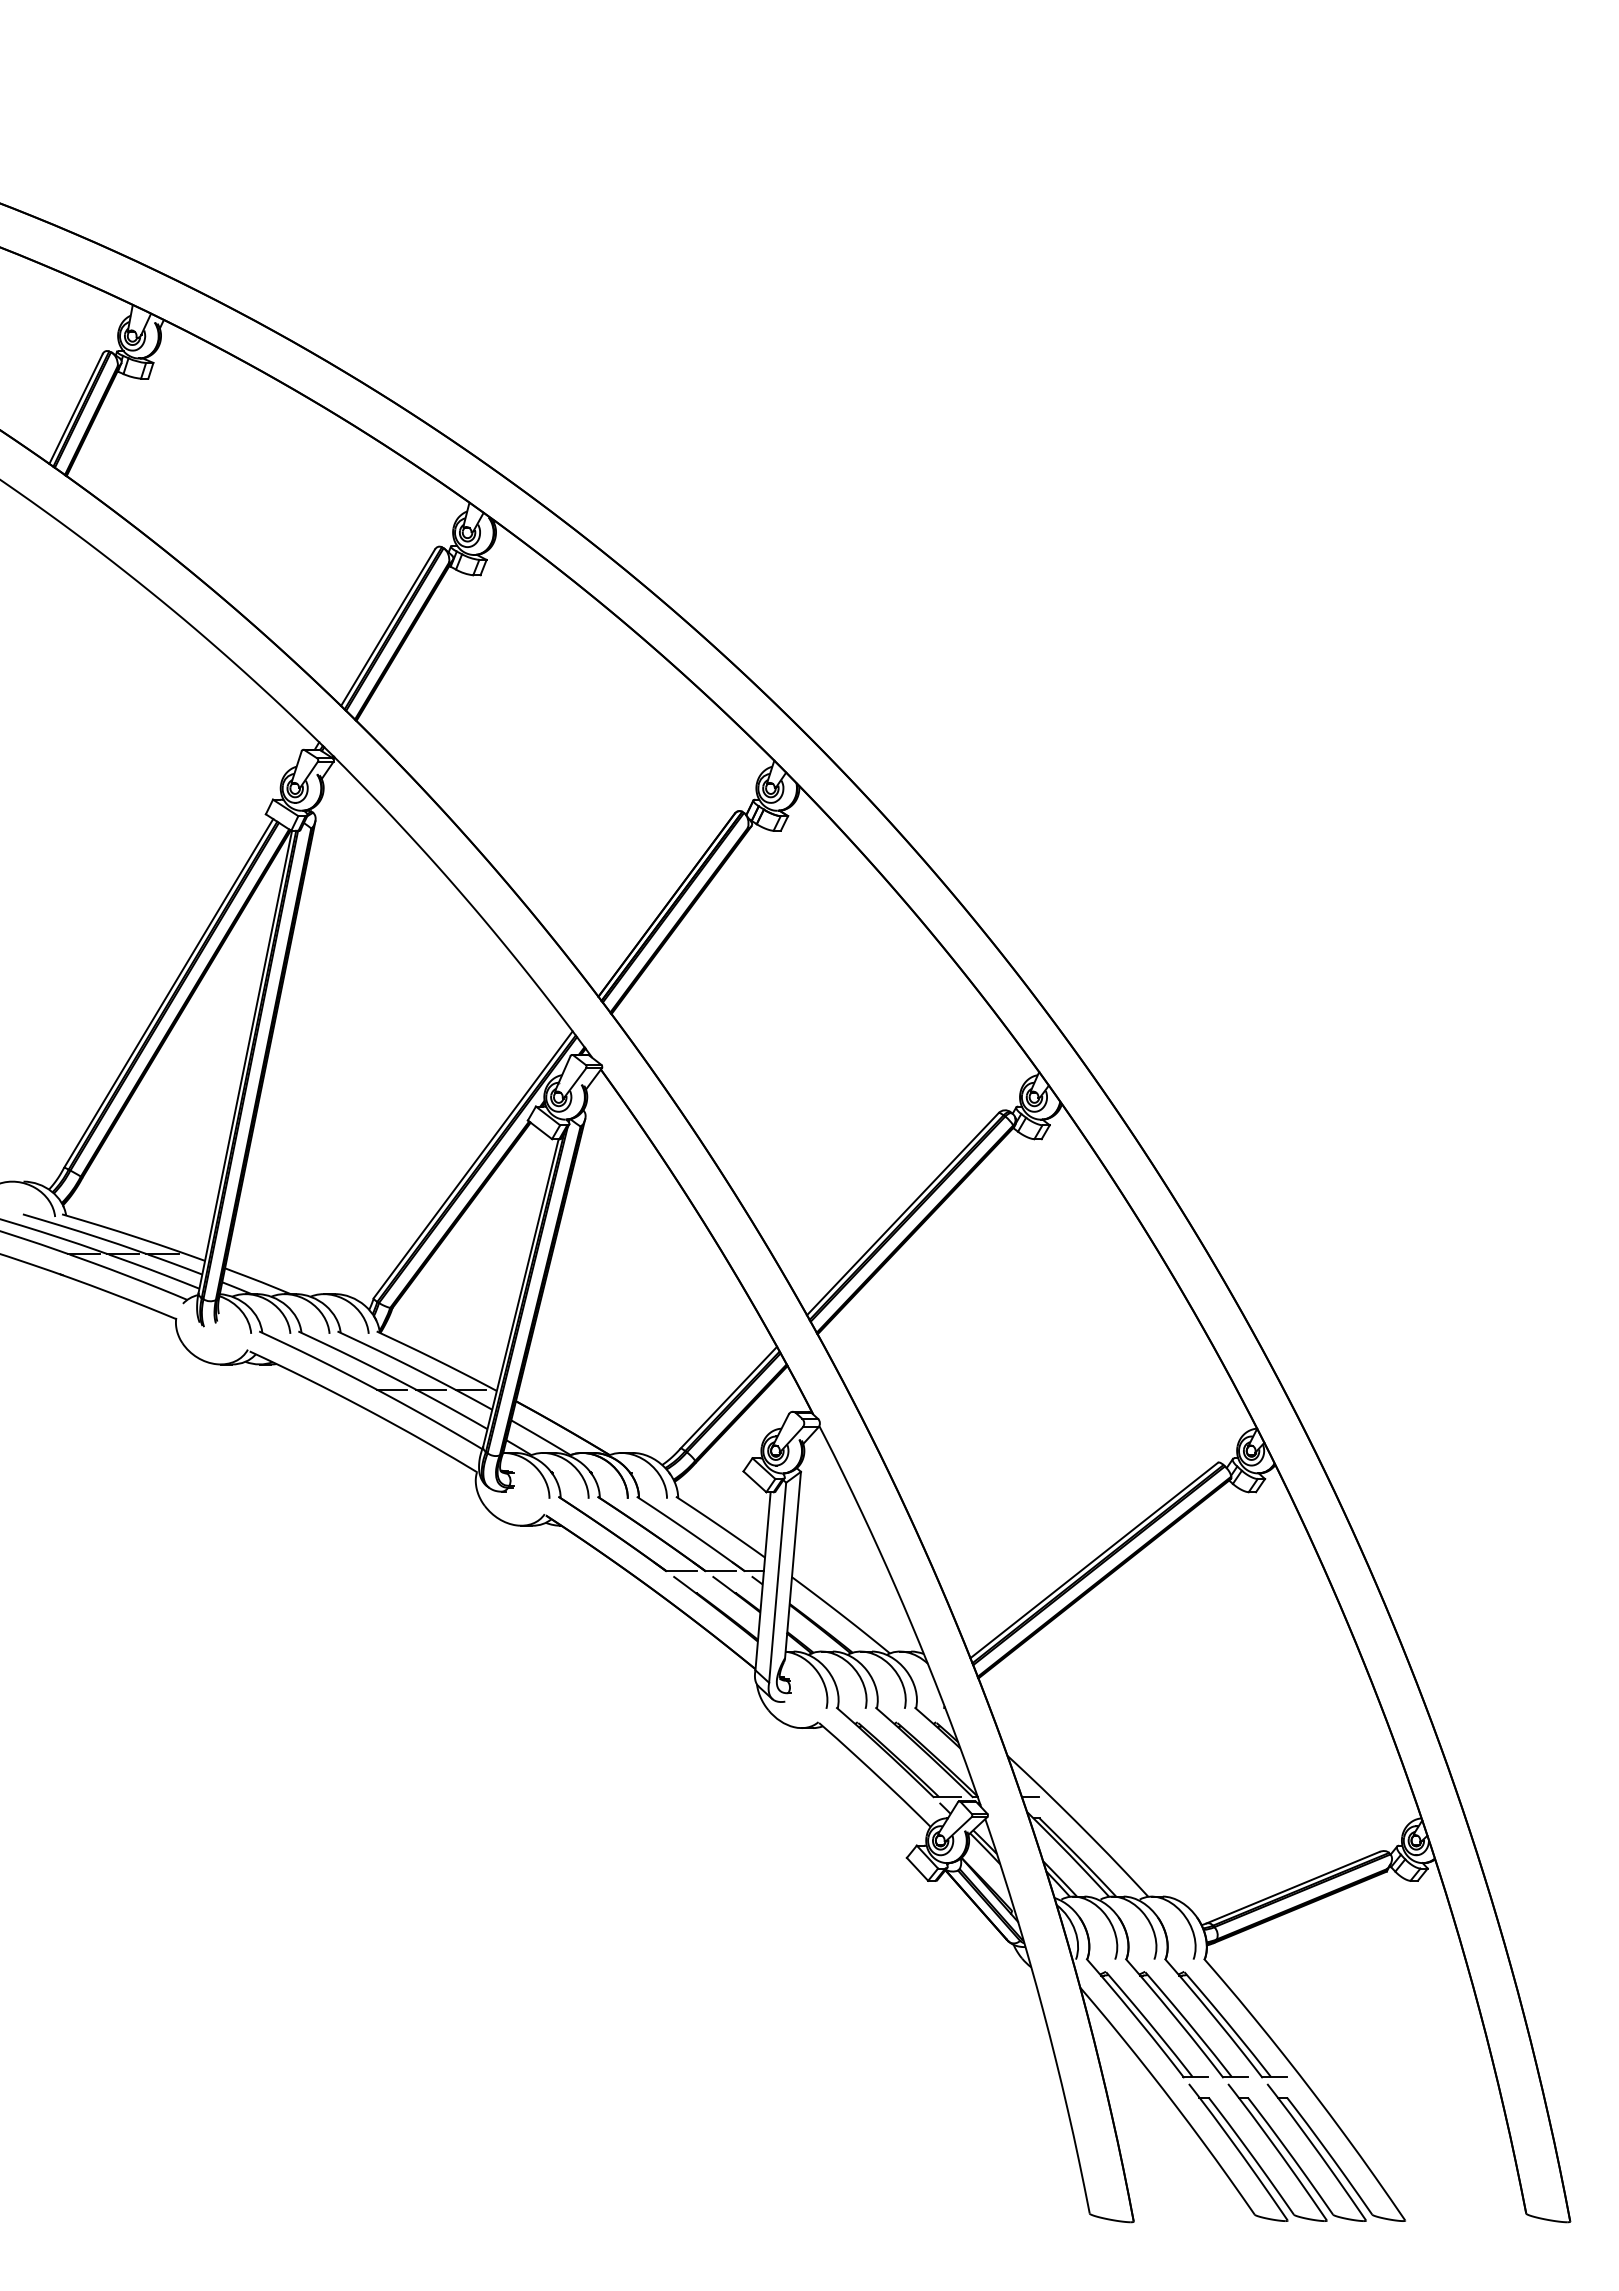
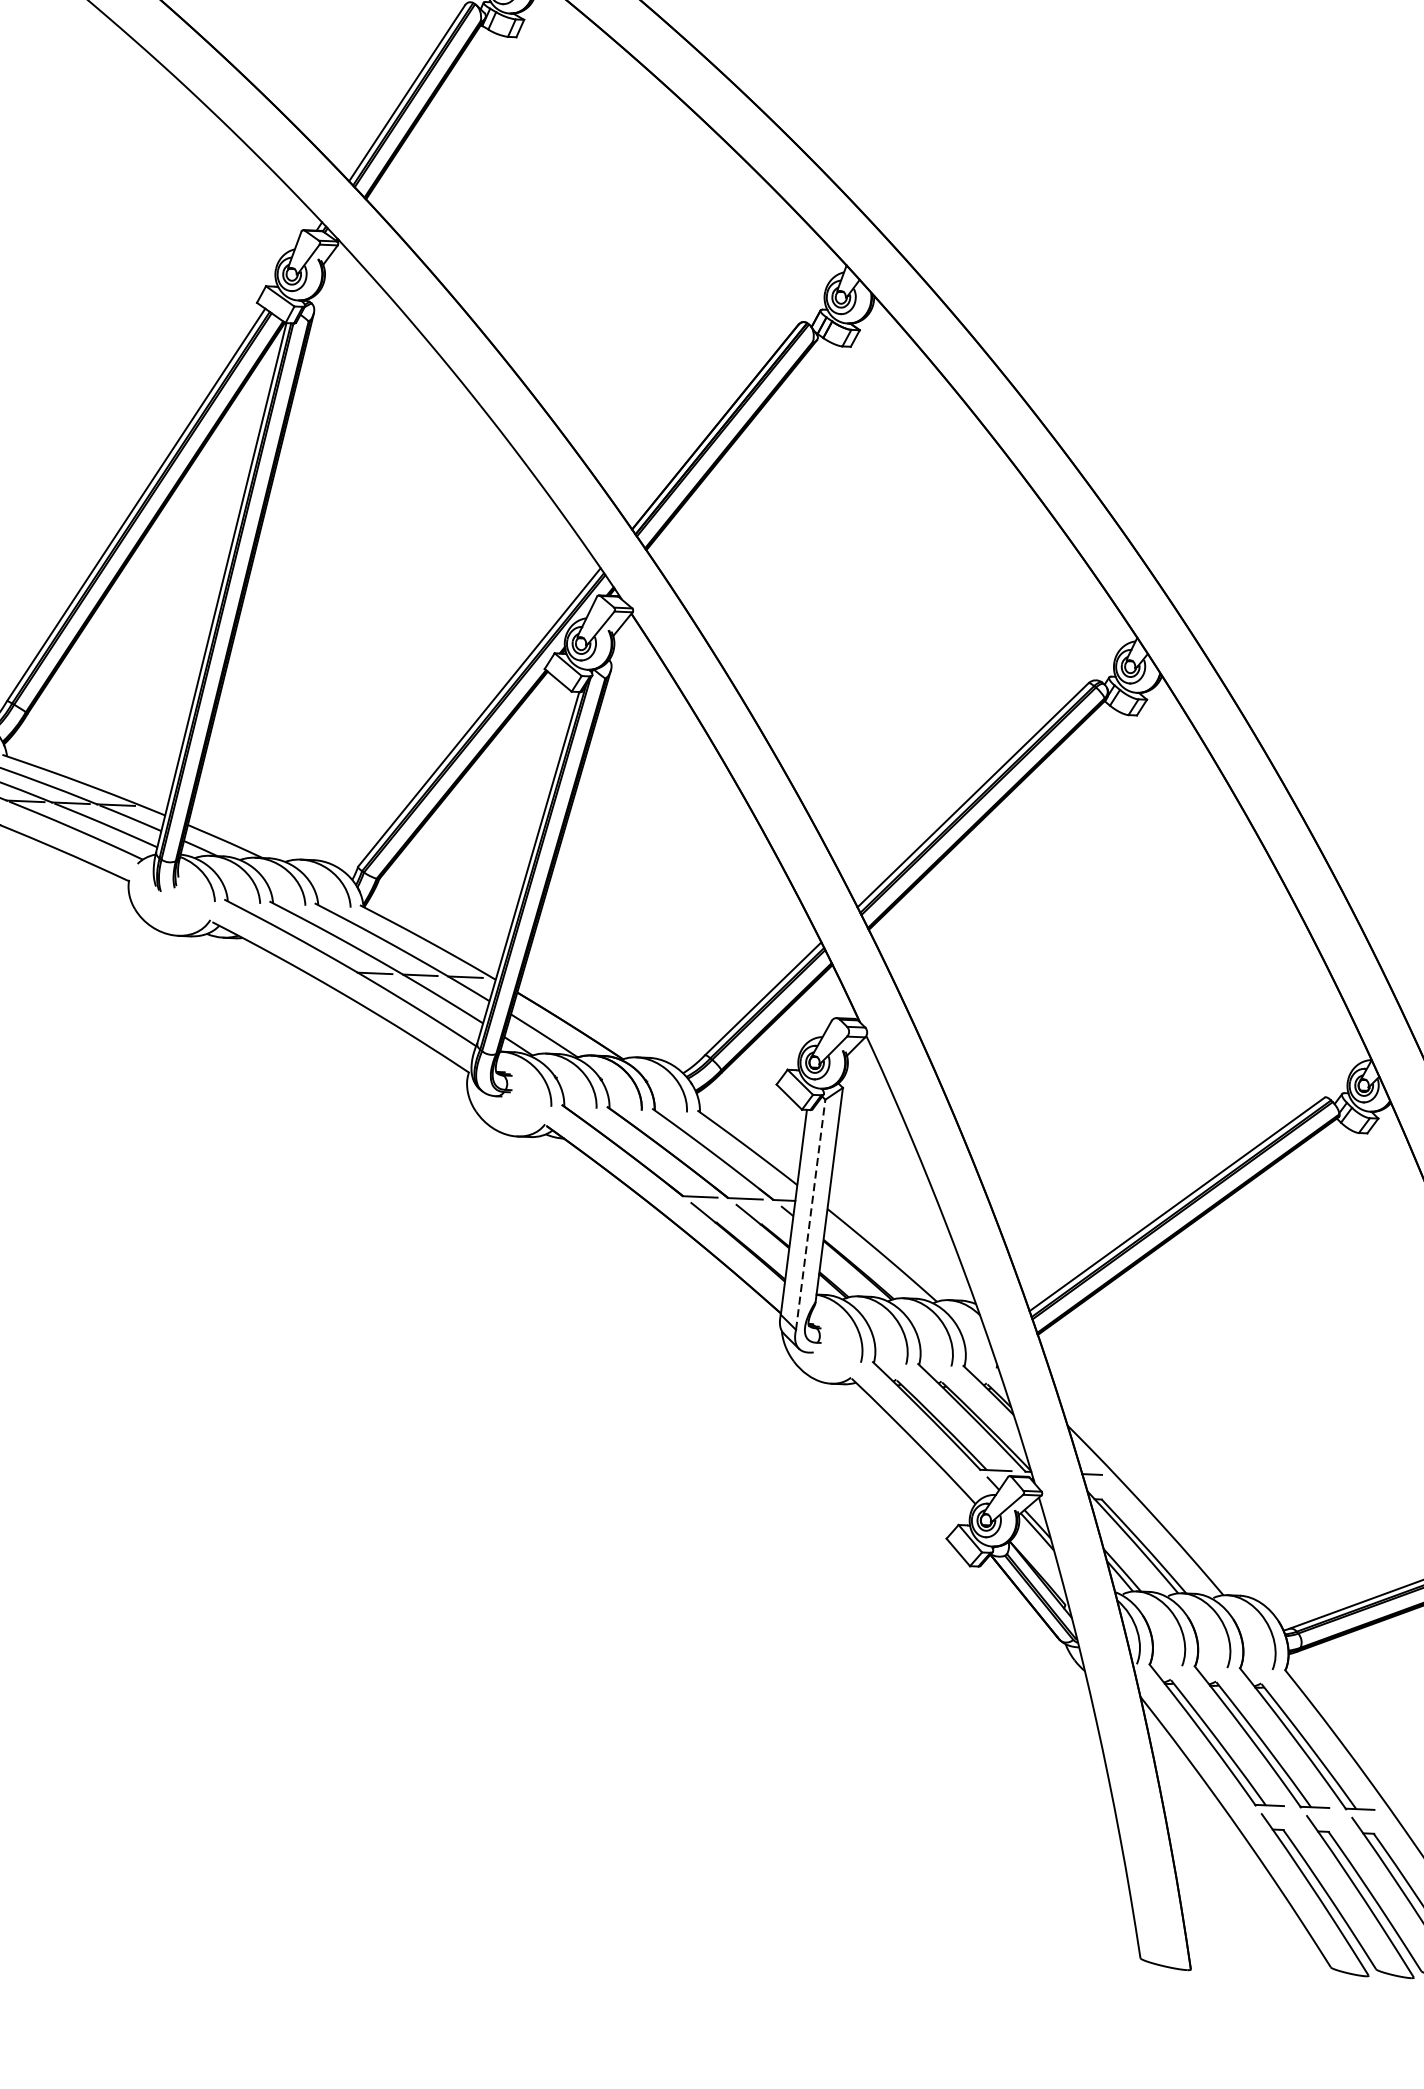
line: (777, 1582) -> (810, 1214), solid -> dashed

